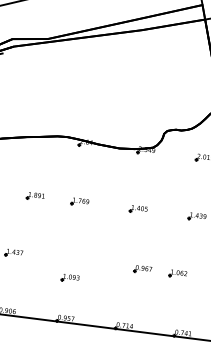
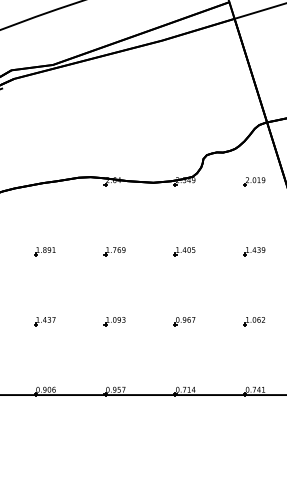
part: (35, 196) -> (44, 251), moved
part: (142, 269) -> (184, 321), moved
part: (177, 273) -> (253, 321), moved
part: (70, 278) -> (114, 321), moved

